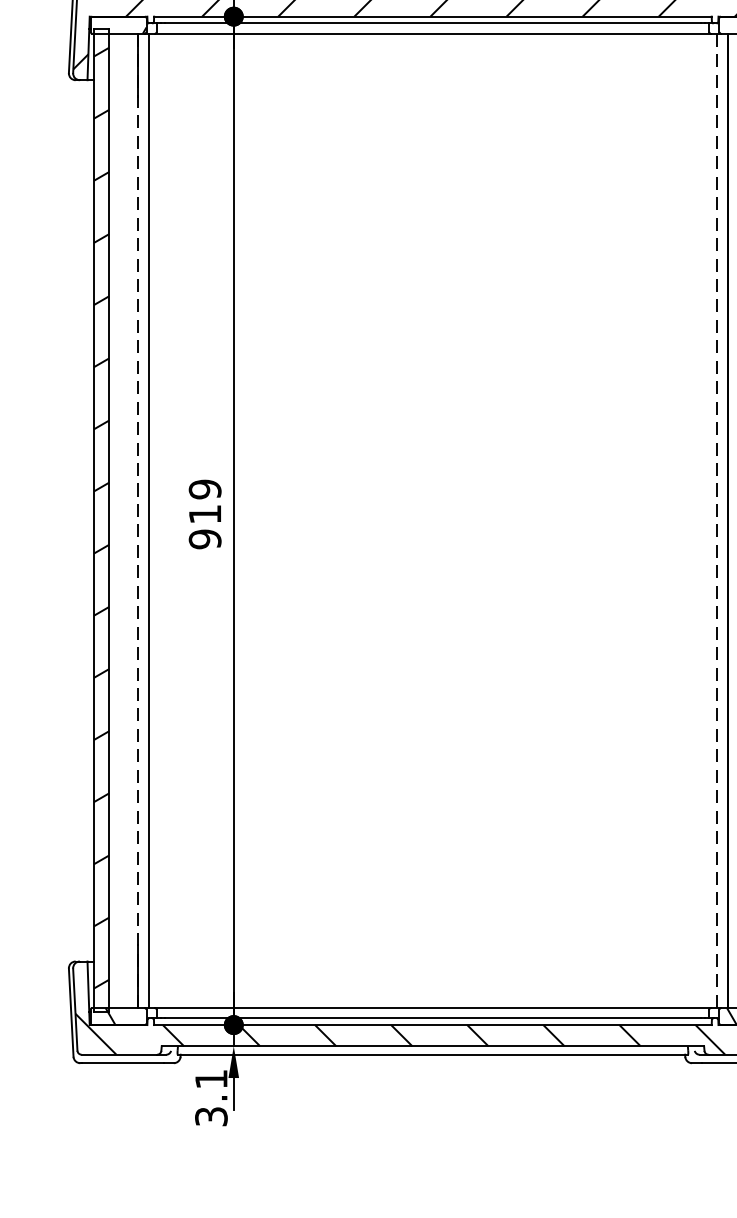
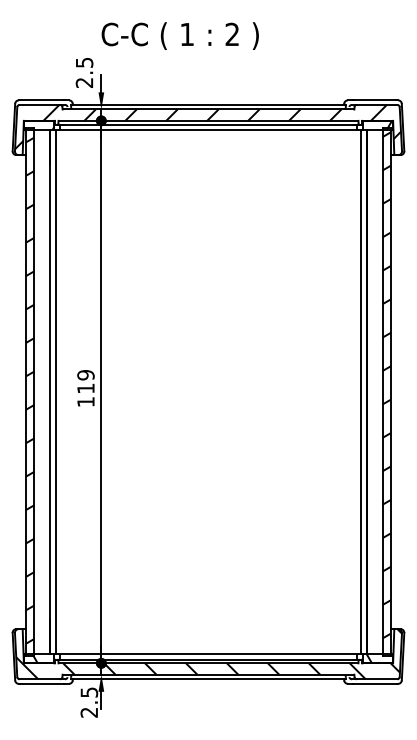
line: (137, 521) -> (49, 392), dashed -> solid
line: (717, 521) -> (361, 392), dashed -> solid
text: (204, 538) -> (85, 401), 919 -> 119
text: (211, 1097) -> (89, 702), 3.1 -> 2.5

